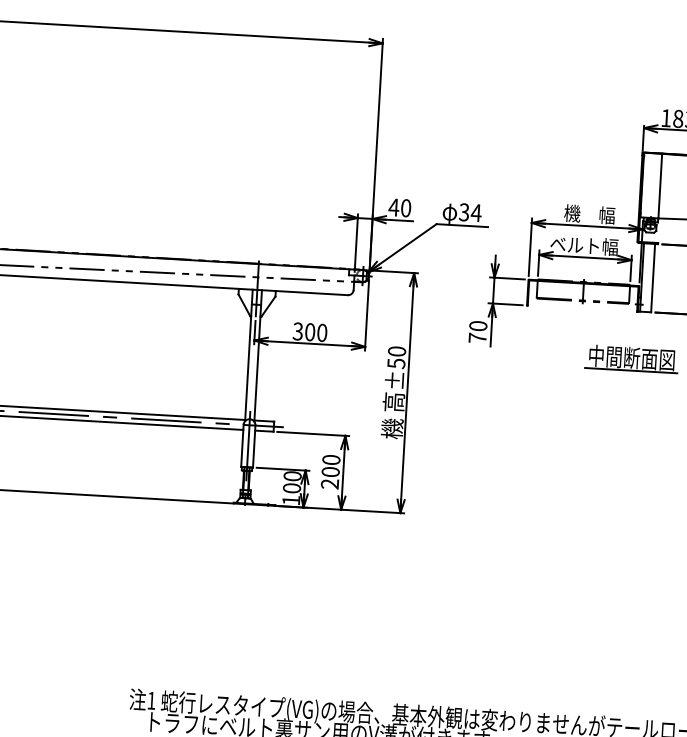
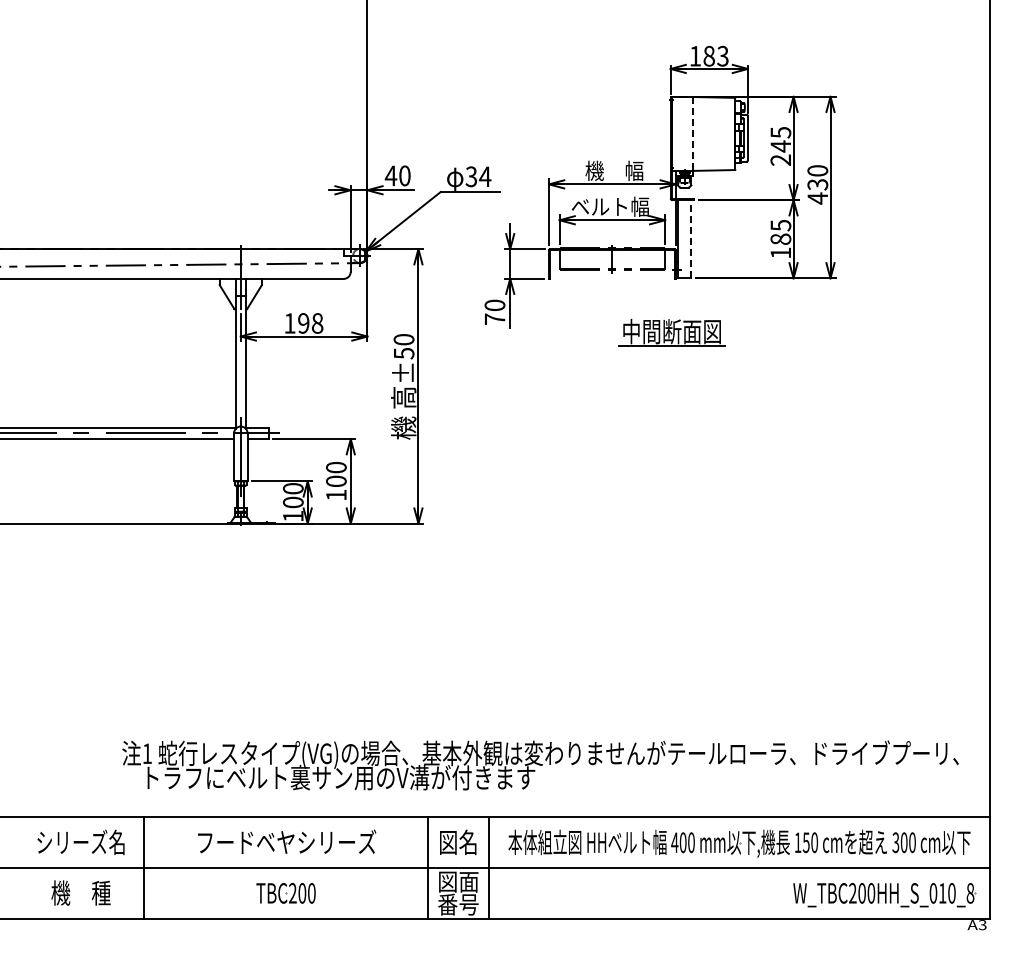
line: (660, 185) -> (693, 133), solid -> dashed
line: (652, 277) -> (690, 238), solid -> dashed
text: (309, 332) -> (303, 323), 300 -> 198
text: (330, 483) -> (336, 494), 200 -> 100

